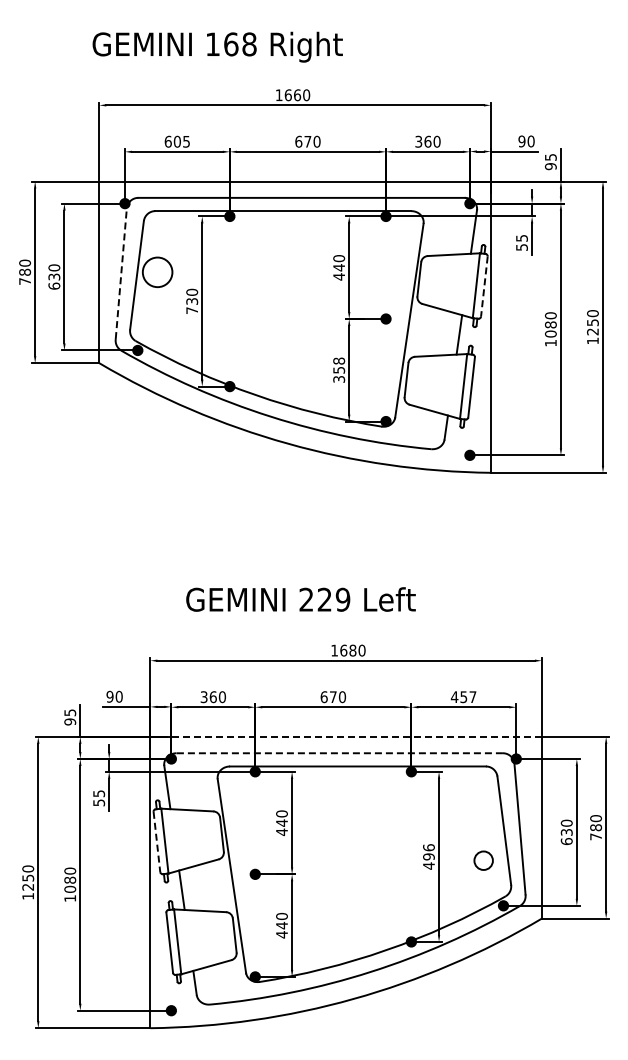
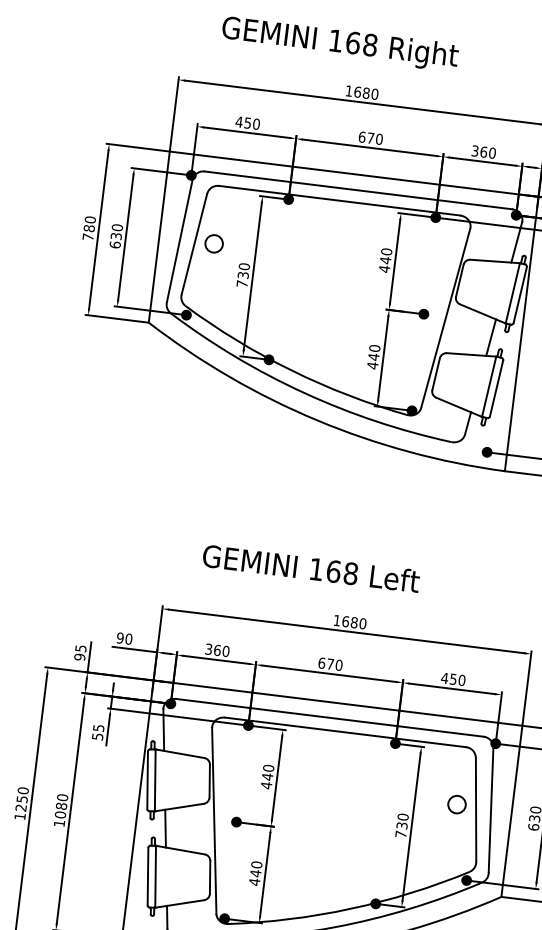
text: (217, 46) -> (339, 43), moved
text: (297, 95) -> (366, 93), 1660 -> 1680
text: (177, 141) -> (248, 122), 605 -> 450
circle: (157, 272) -> (214, 243), size x0.62
line: (121, 273) -> (180, 240), dashed -> solid
line: (484, 287) -> (520, 295), dashed -> solid
text: (339, 370) -> (374, 357), 358 -> 440
text: (324, 599) -> (333, 571), 229 -> 168
text: (472, 697) -> (461, 680), 457 -> 450
line: (346, 736) -> (338, 702), dashed -> solid
line: (339, 753) -> (329, 718), dashed -> solid
line: (156, 842) -> (147, 780), dashed -> solid
text: (428, 856) -> (401, 825), 496 -> 730
circle: (483, 860) -> (456, 804), moved

